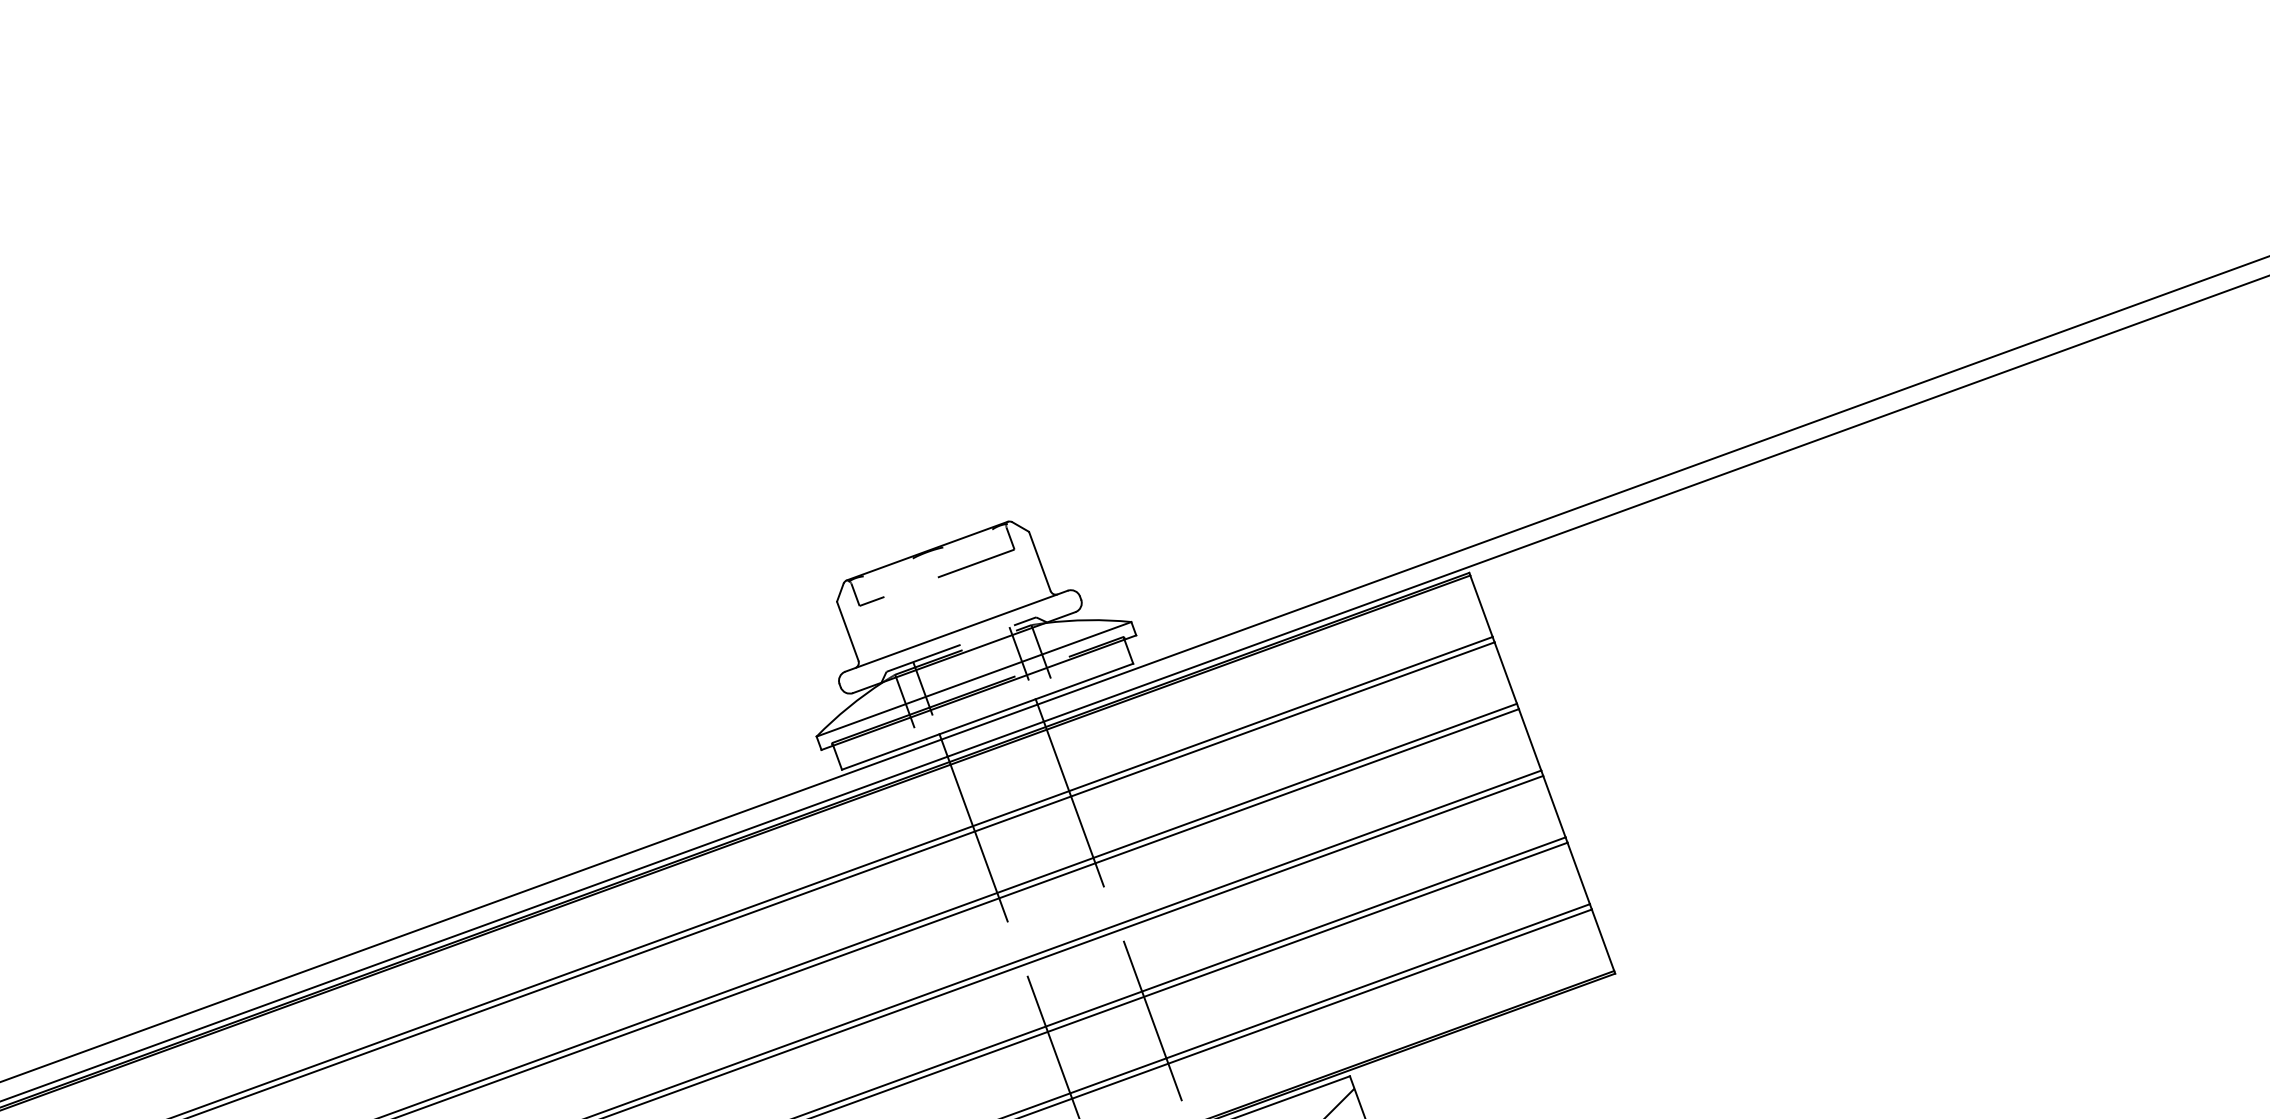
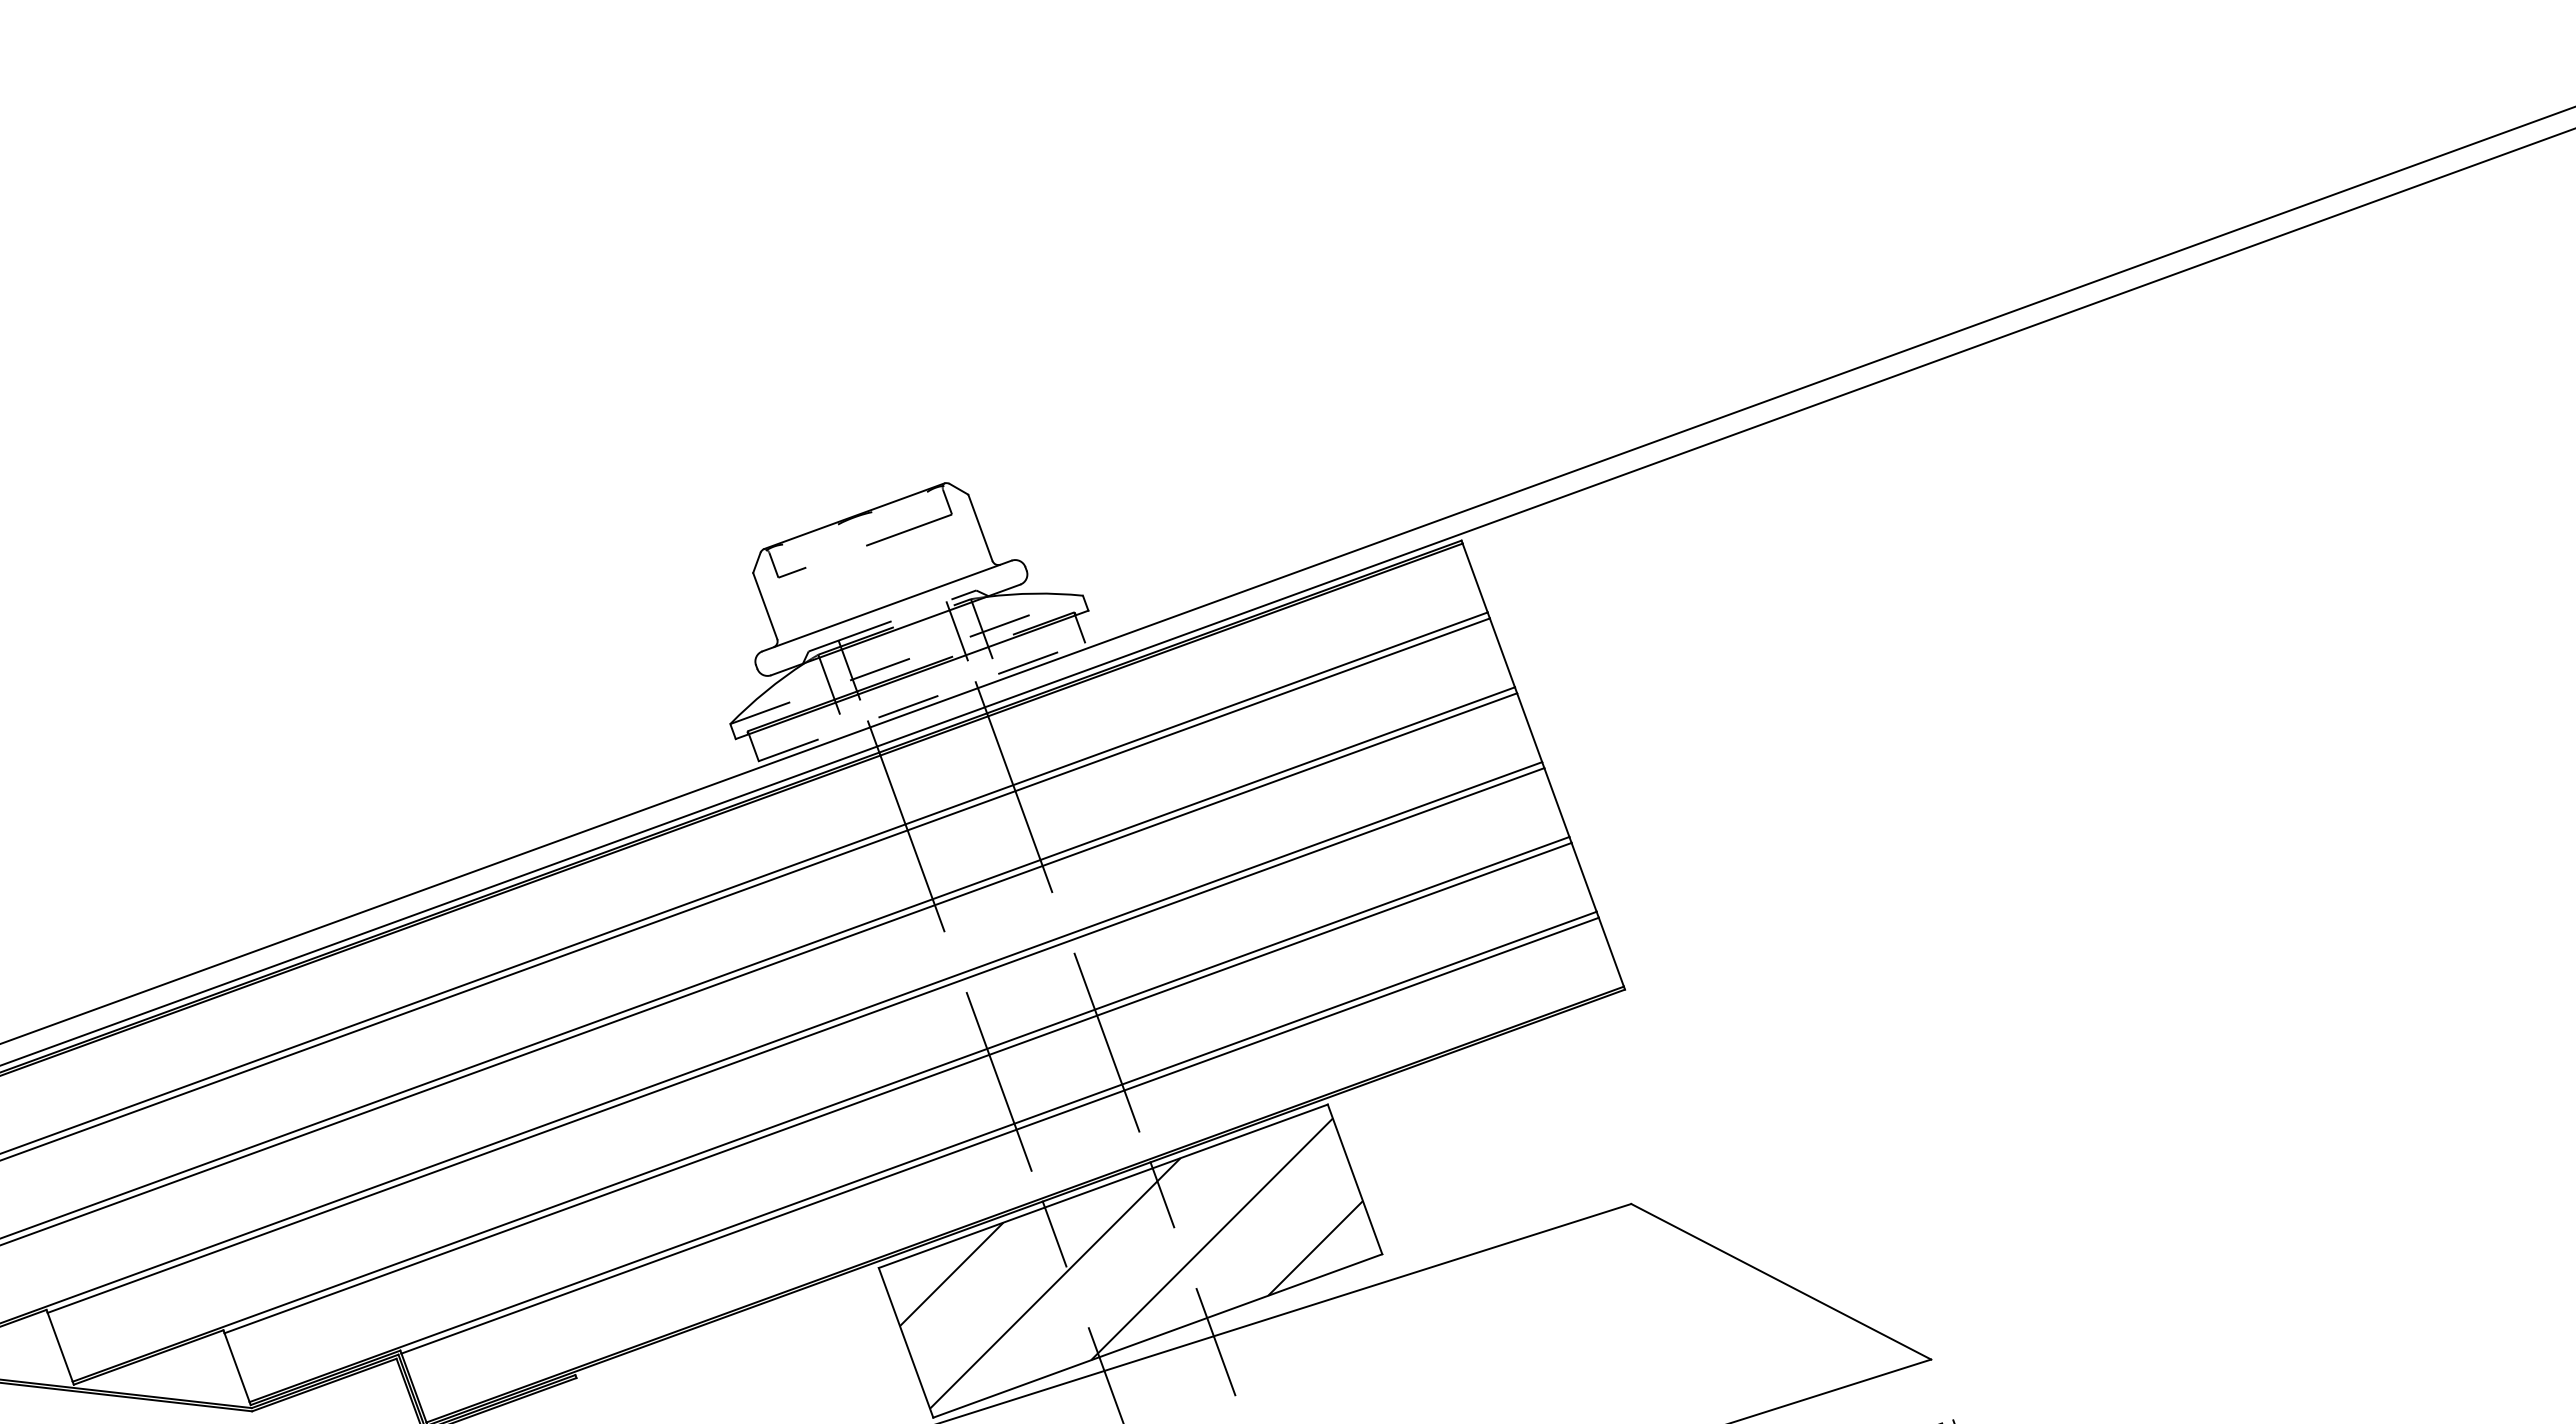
line: (973, 678) -> (906, 659), solid -> dashed
line: (987, 716) -> (921, 701), solid -> dashed

